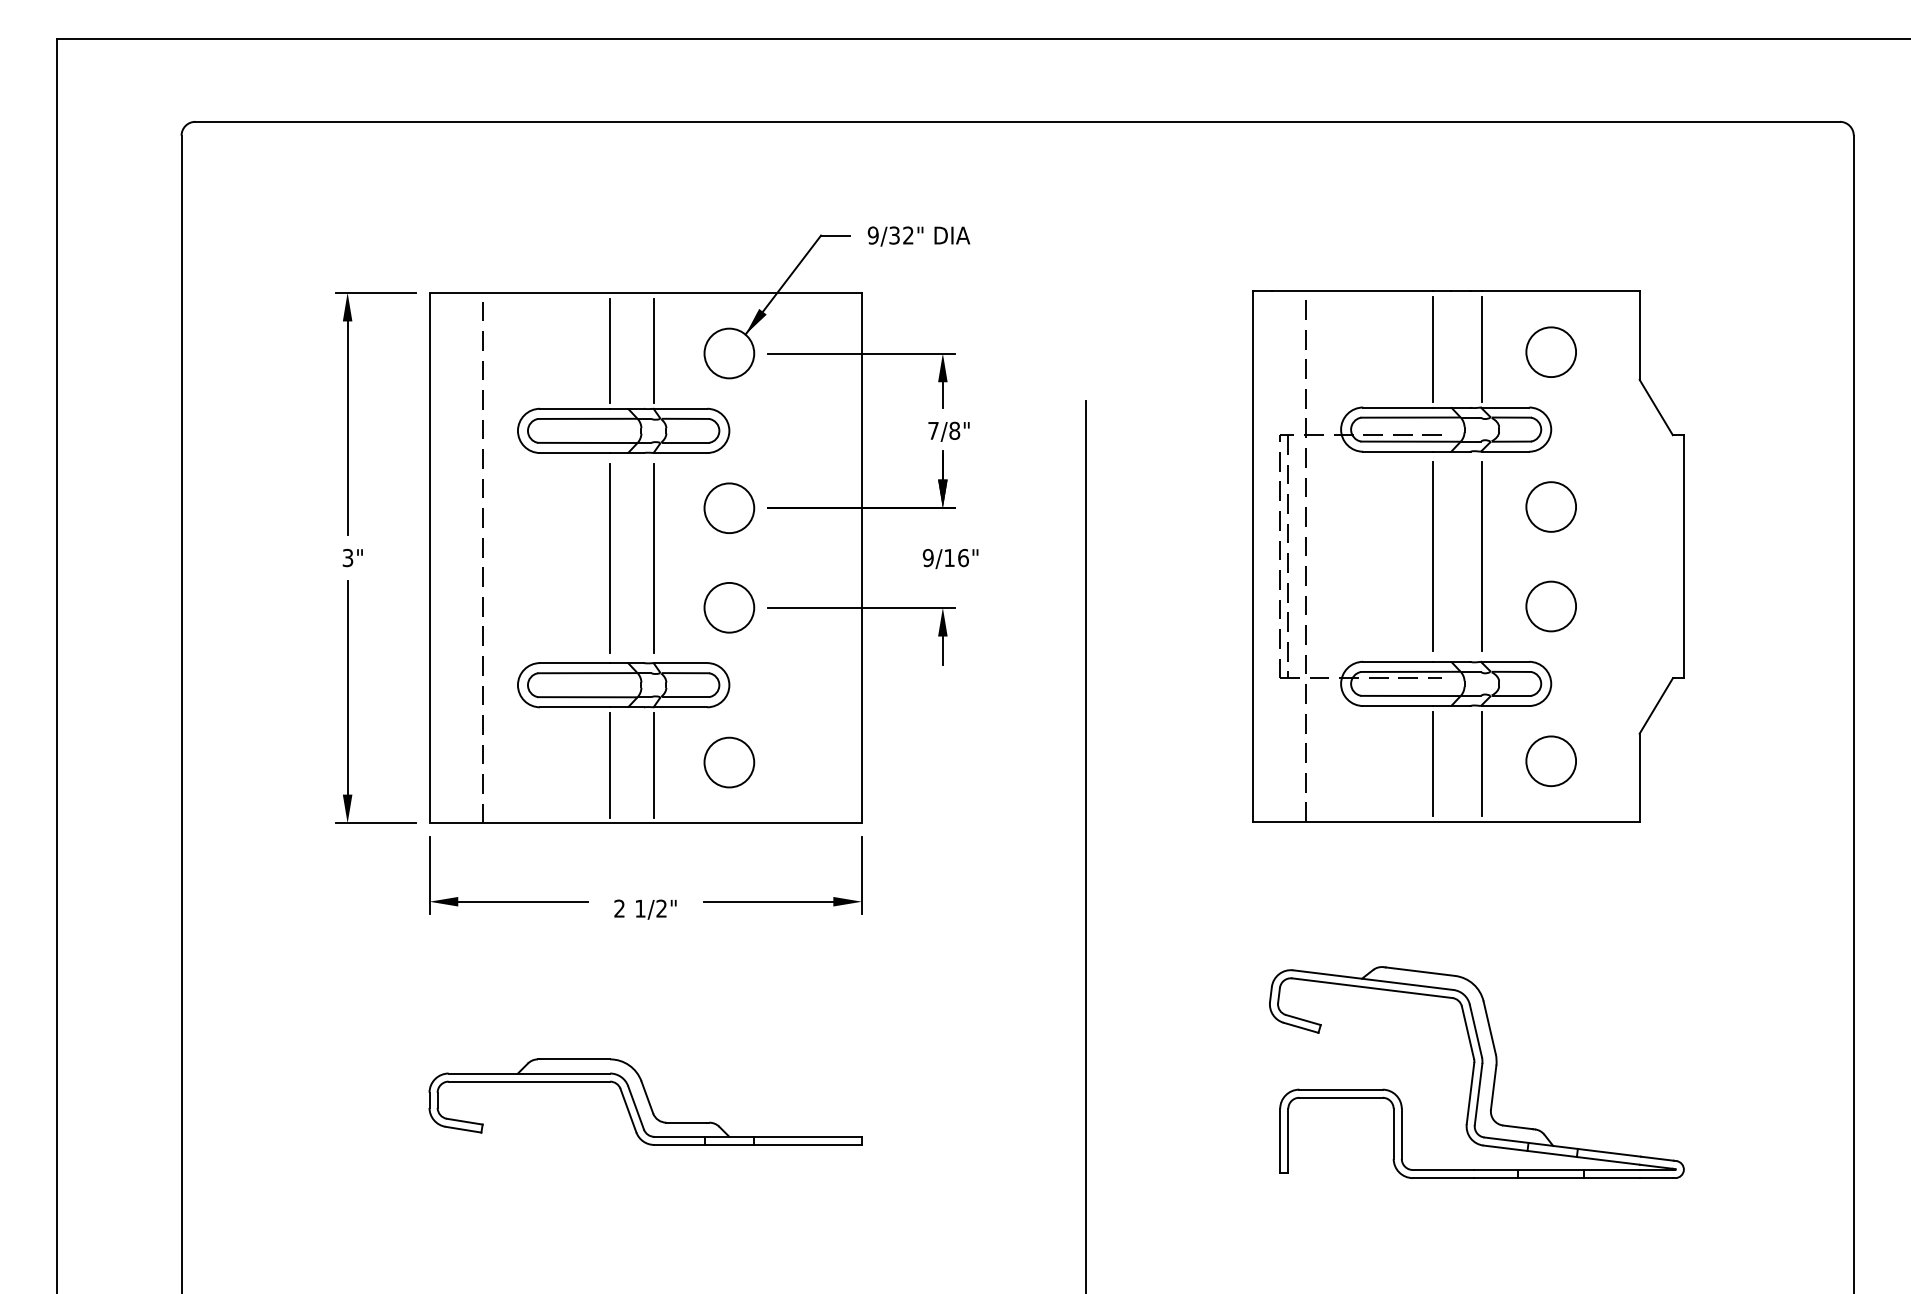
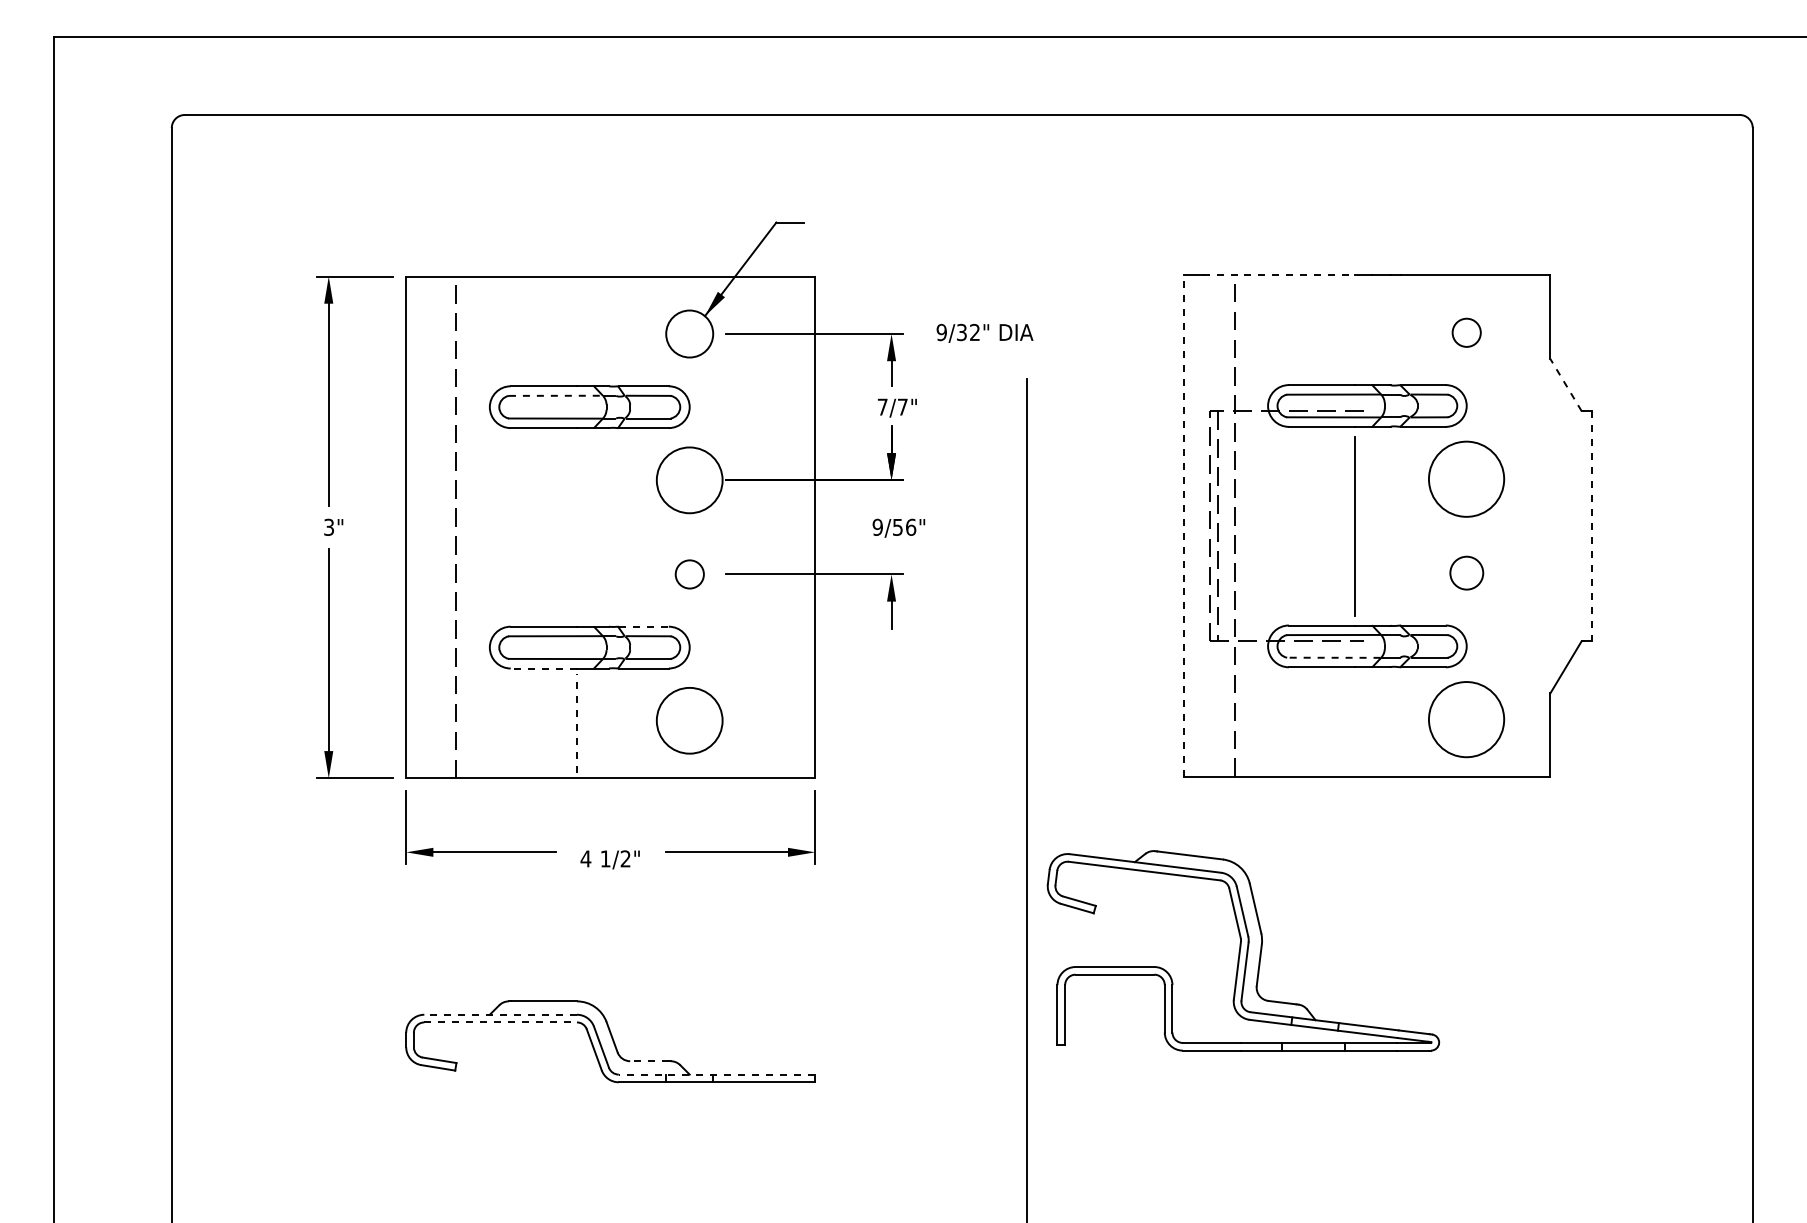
text: (918, 235) -> (984, 332), moved
line: (1353, 291) -> (1279, 275), solid -> dashed
line: (1433, 348) -> (1355, 329), removed
line: (1482, 348) -> (1401, 329), removed
line: (609, 350) -> (576, 331), removed
line: (654, 350) -> (618, 331), removed
circle: (1550, 351) -> (1466, 332), size x0.6
line: (1655, 406) -> (1565, 384), solid -> dashed
line: (587, 418) -> (555, 395), solid -> dashed
text: (954, 430) -> (902, 406), 7/8" -> 7/7"
circle: (1550, 506) -> (1466, 478), size x1.6
circle: (729, 507) -> (689, 479), size x1.4
line: (1482, 556) -> (1401, 525), removed
line: (1252, 557) -> (1184, 526), solid -> dashed
line: (1684, 557) -> (1592, 526), solid -> dashed
line: (609, 558) -> (576, 527), removed
line: (654, 558) -> (618, 527), removed
text: (949, 558) -> (897, 527), 9/16" -> 9/56"
circle: (1550, 605) -> (1466, 572), size x0.7
circle: (729, 607) -> (689, 574), size x0.6
line: (681, 662) -> (644, 626), solid -> dashed
line: (1410, 695) -> (1333, 657), solid -> dashed
line: (574, 707) -> (543, 668), solid -> dashed
circle: (1550, 761) -> (1466, 719), size x1.6
circle: (729, 762) -> (689, 720), size x1.4
line: (1433, 763) -> (1355, 721), removed
line: (1482, 763) -> (1401, 721), removed
line: (609, 764) -> (576, 722), solid -> dashed
line: (654, 765) -> (618, 723), removed
text: (619, 908) -> (585, 858), 2 -> 4
part: (1475, 1072) -> (1242, 950), moved
line: (529, 1073) -> (500, 1014), solid -> dashed
line: (530, 1081) -> (501, 1022), solid -> dashed
line: (686, 1122) -> (649, 1061), solid -> dashed
line: (757, 1136) -> (716, 1074), solid -> dashed

